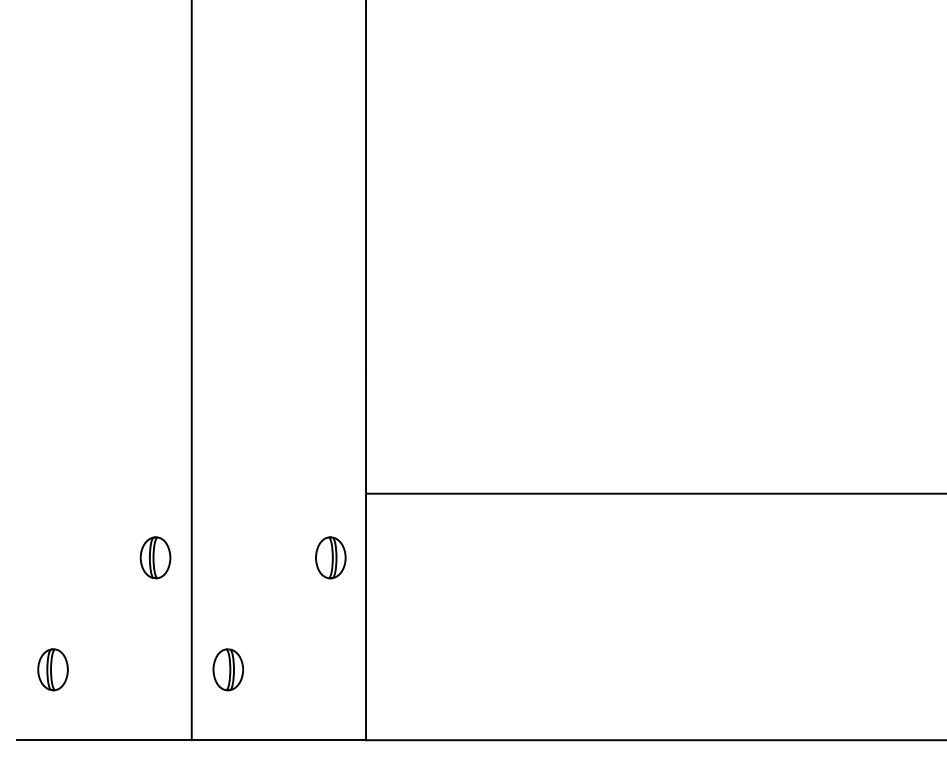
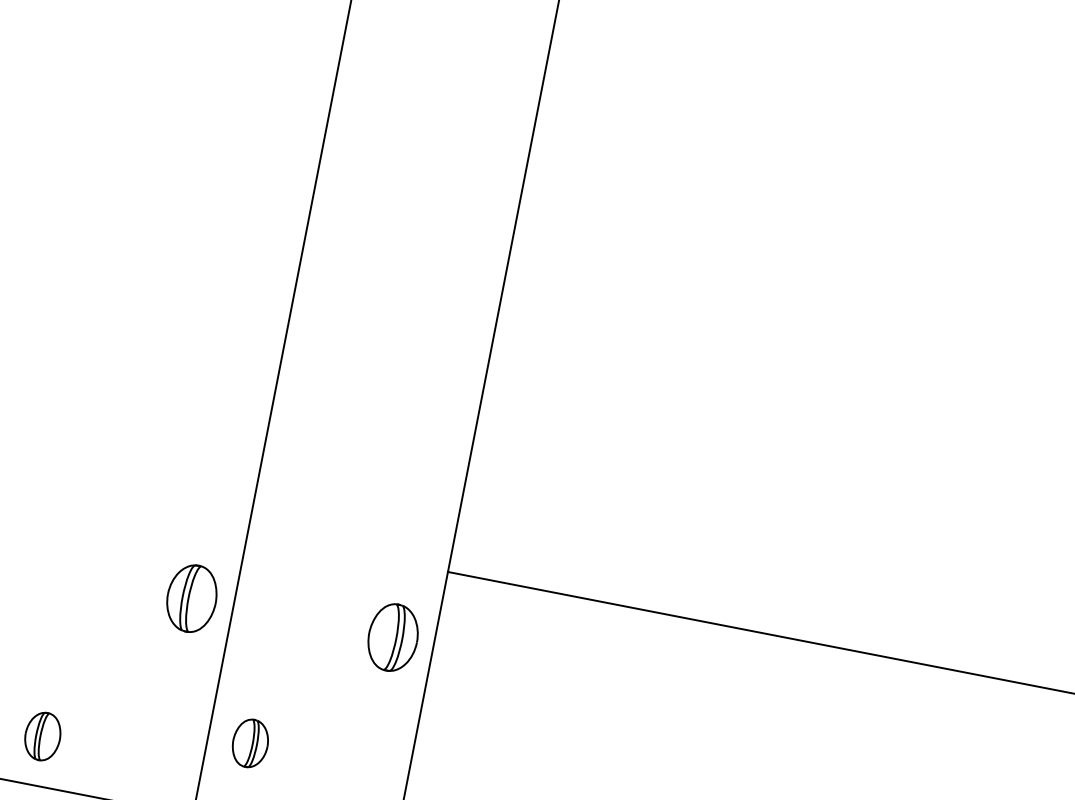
part: (155, 557) -> (191, 598), size x1.4
part: (330, 557) -> (392, 637), size x1.4
part: (52, 669) -> (42, 736), moved

